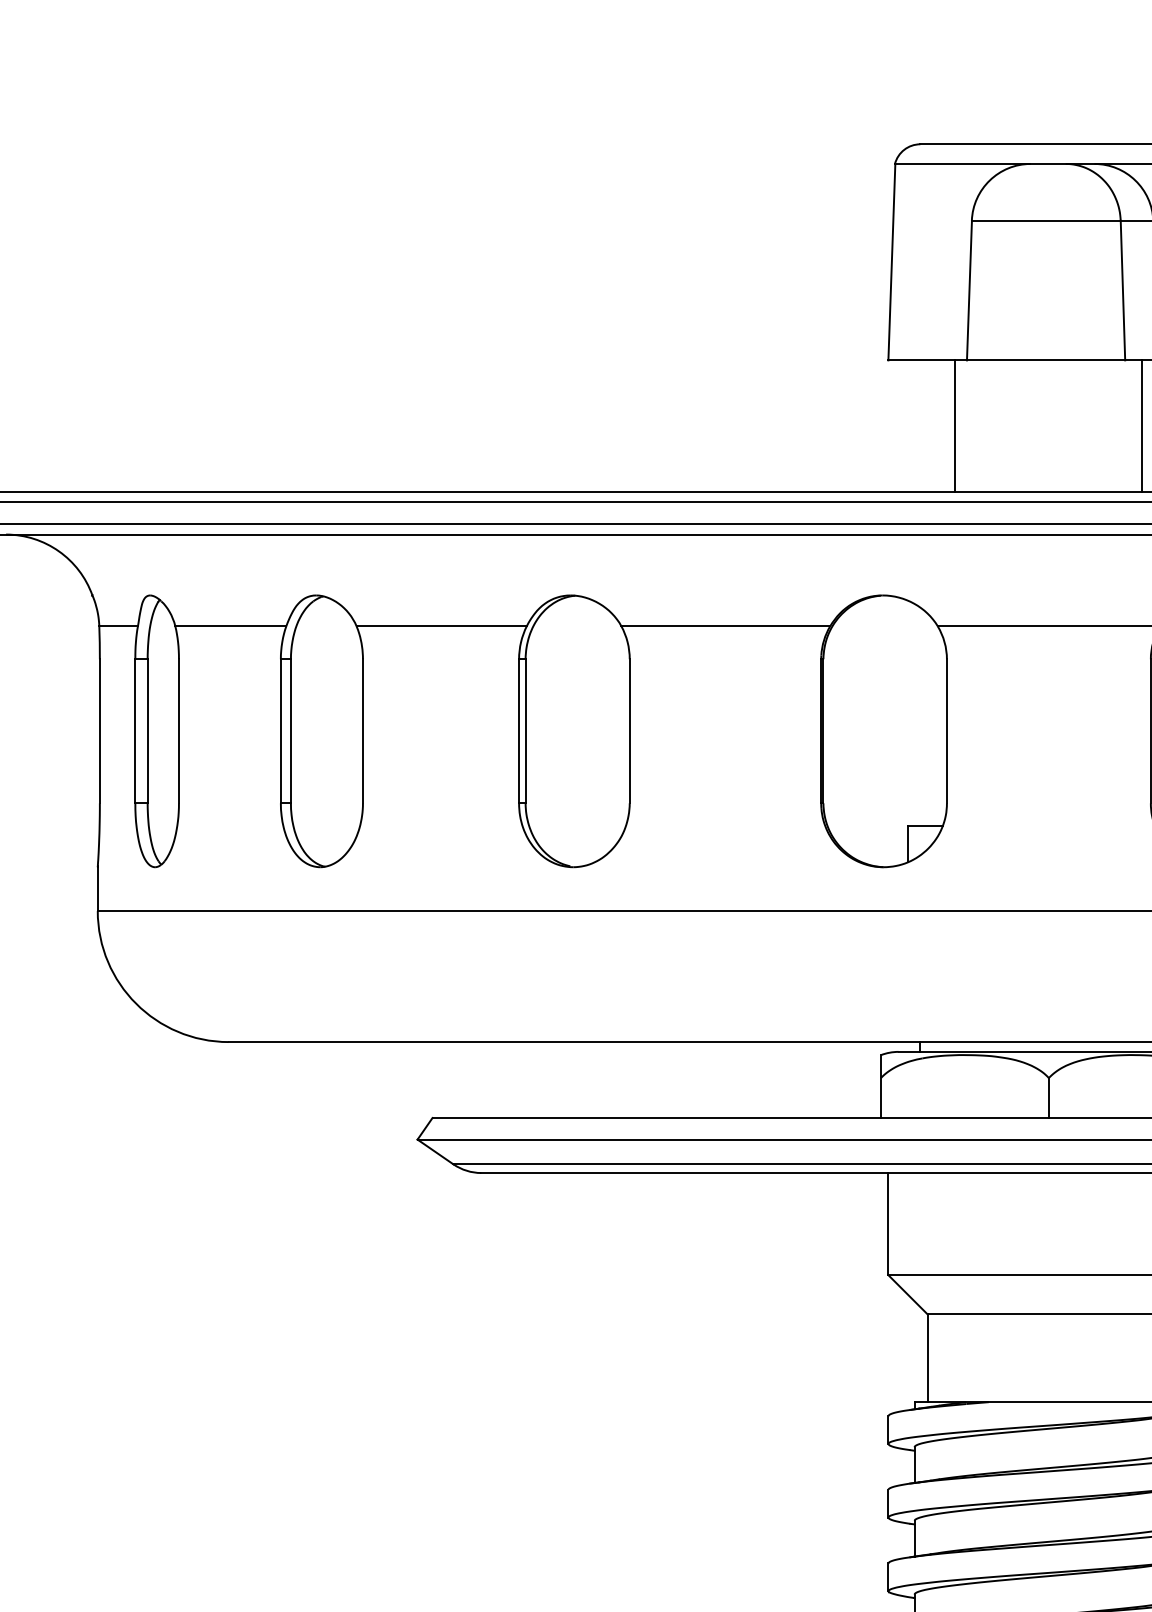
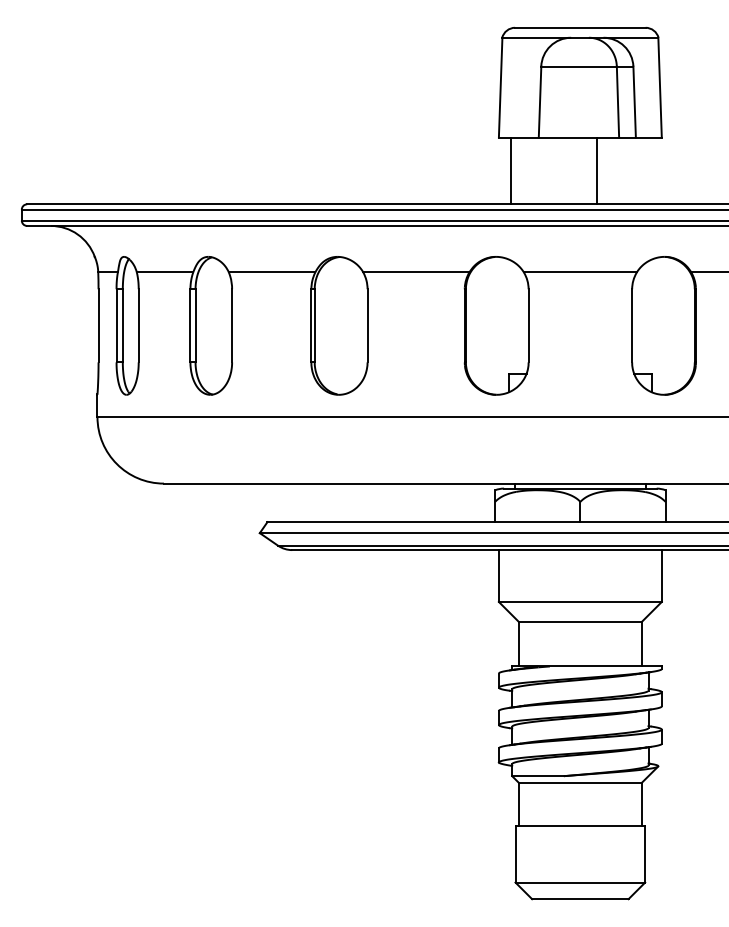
line: (954, 425) -> (510, 170), moved
line: (1141, 425) -> (596, 170), moved

